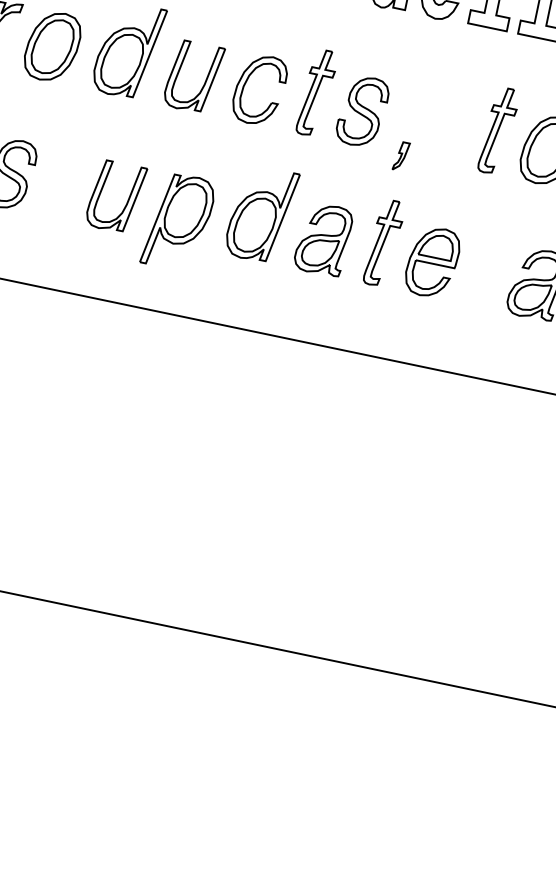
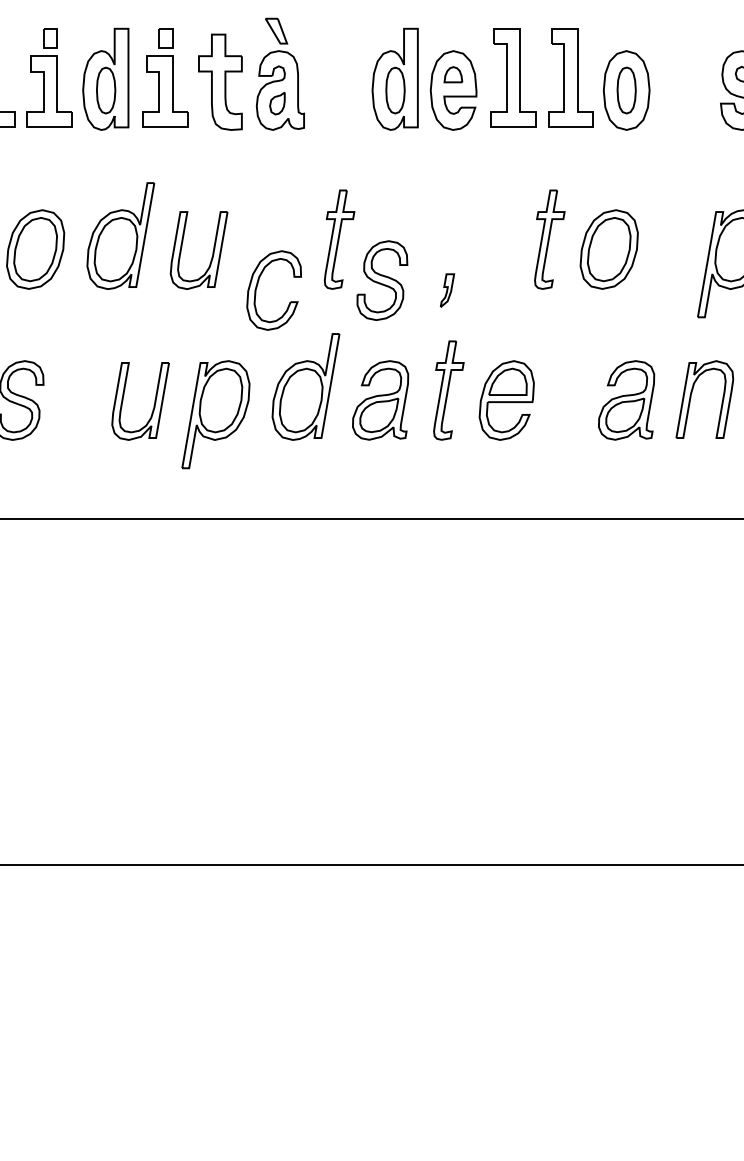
part: (247, 81) -> (258, 284), moved
part: (362, 111) -> (382, 280), moved

